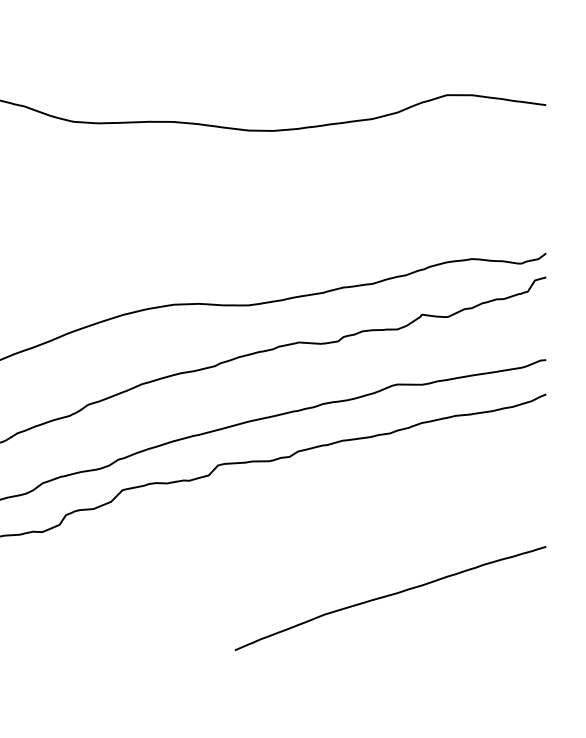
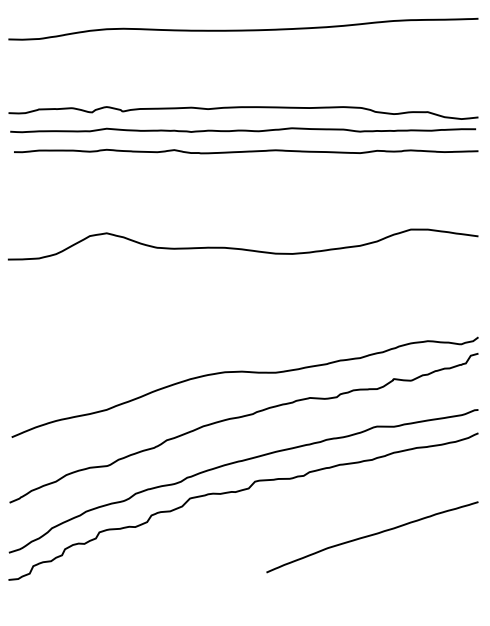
curve: (389, 597) -> (371, 536), moved

